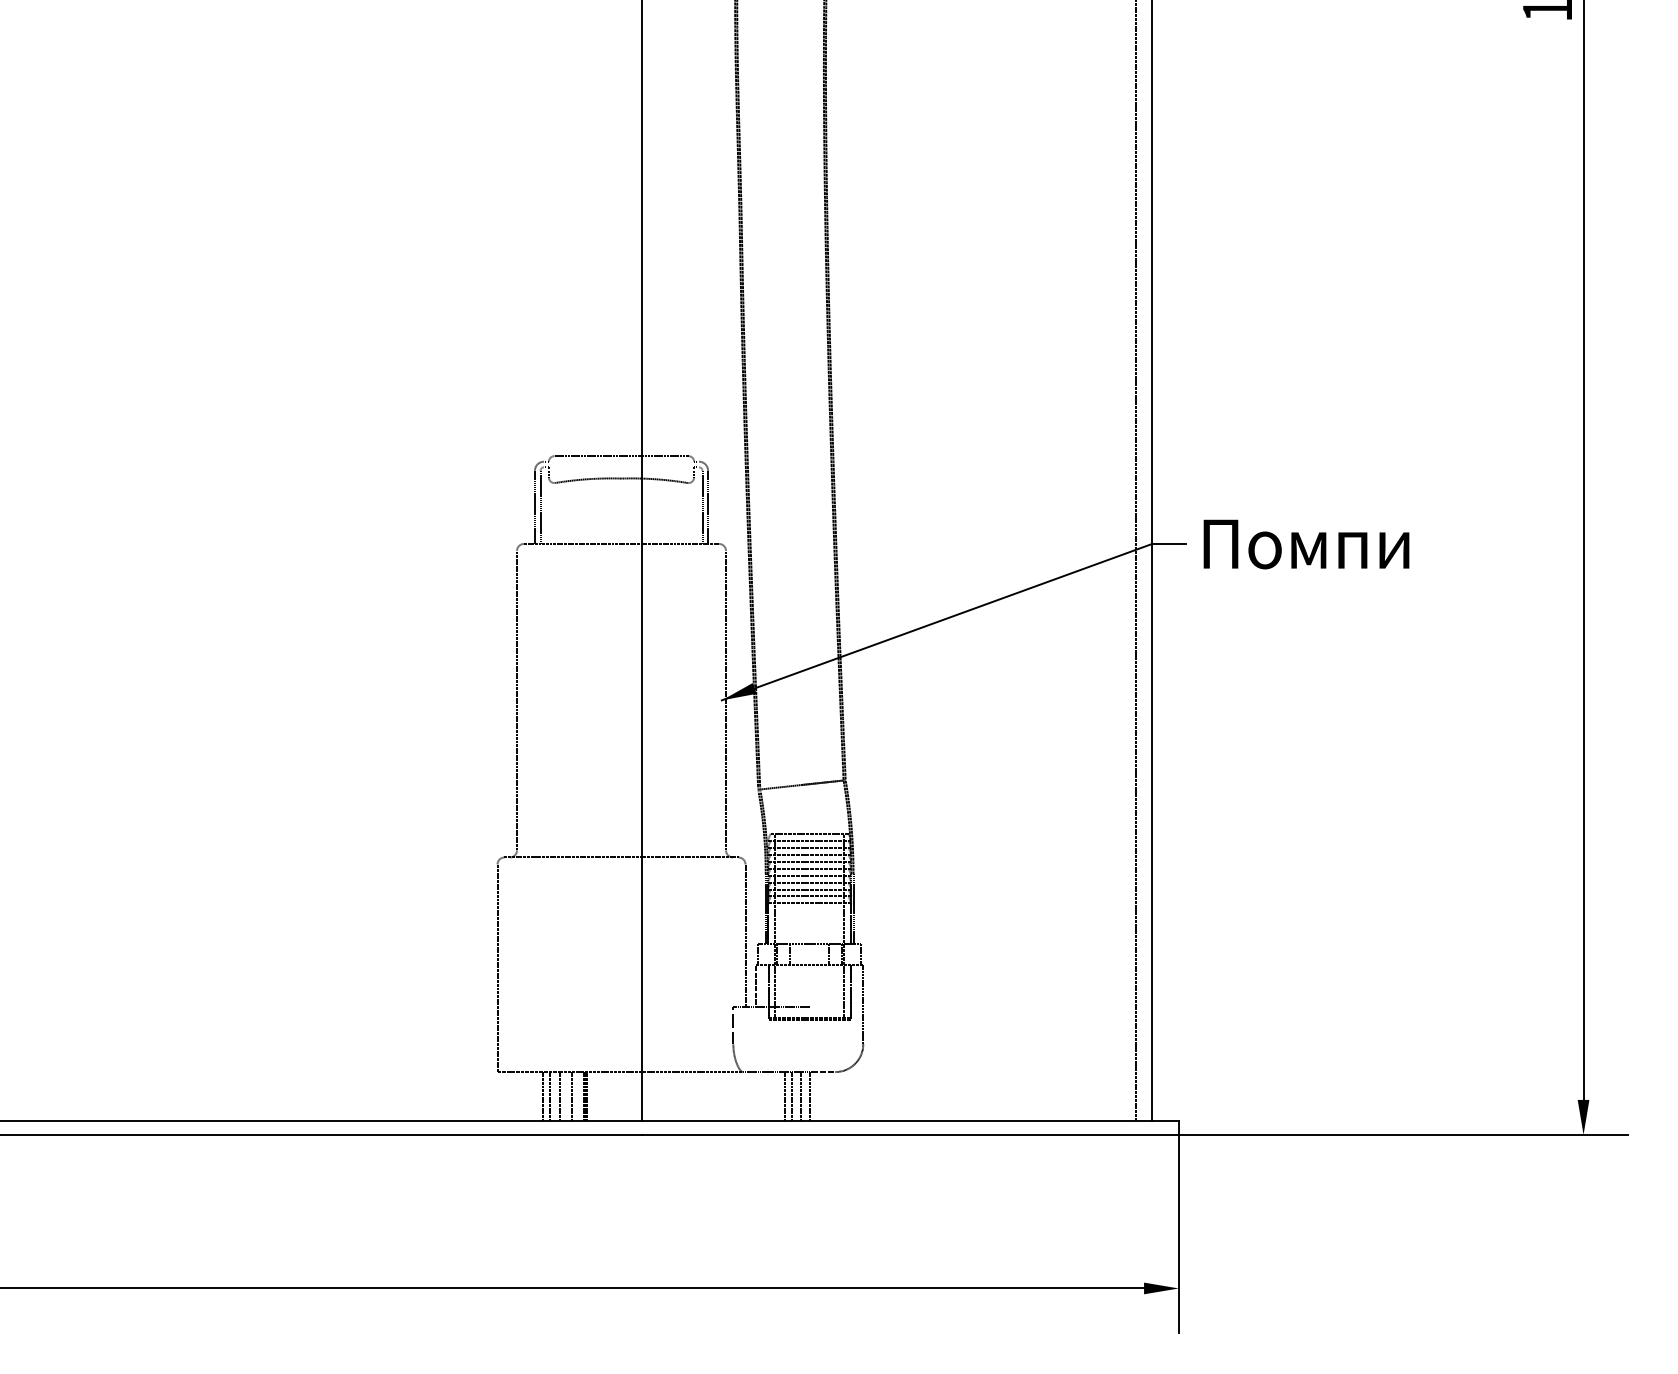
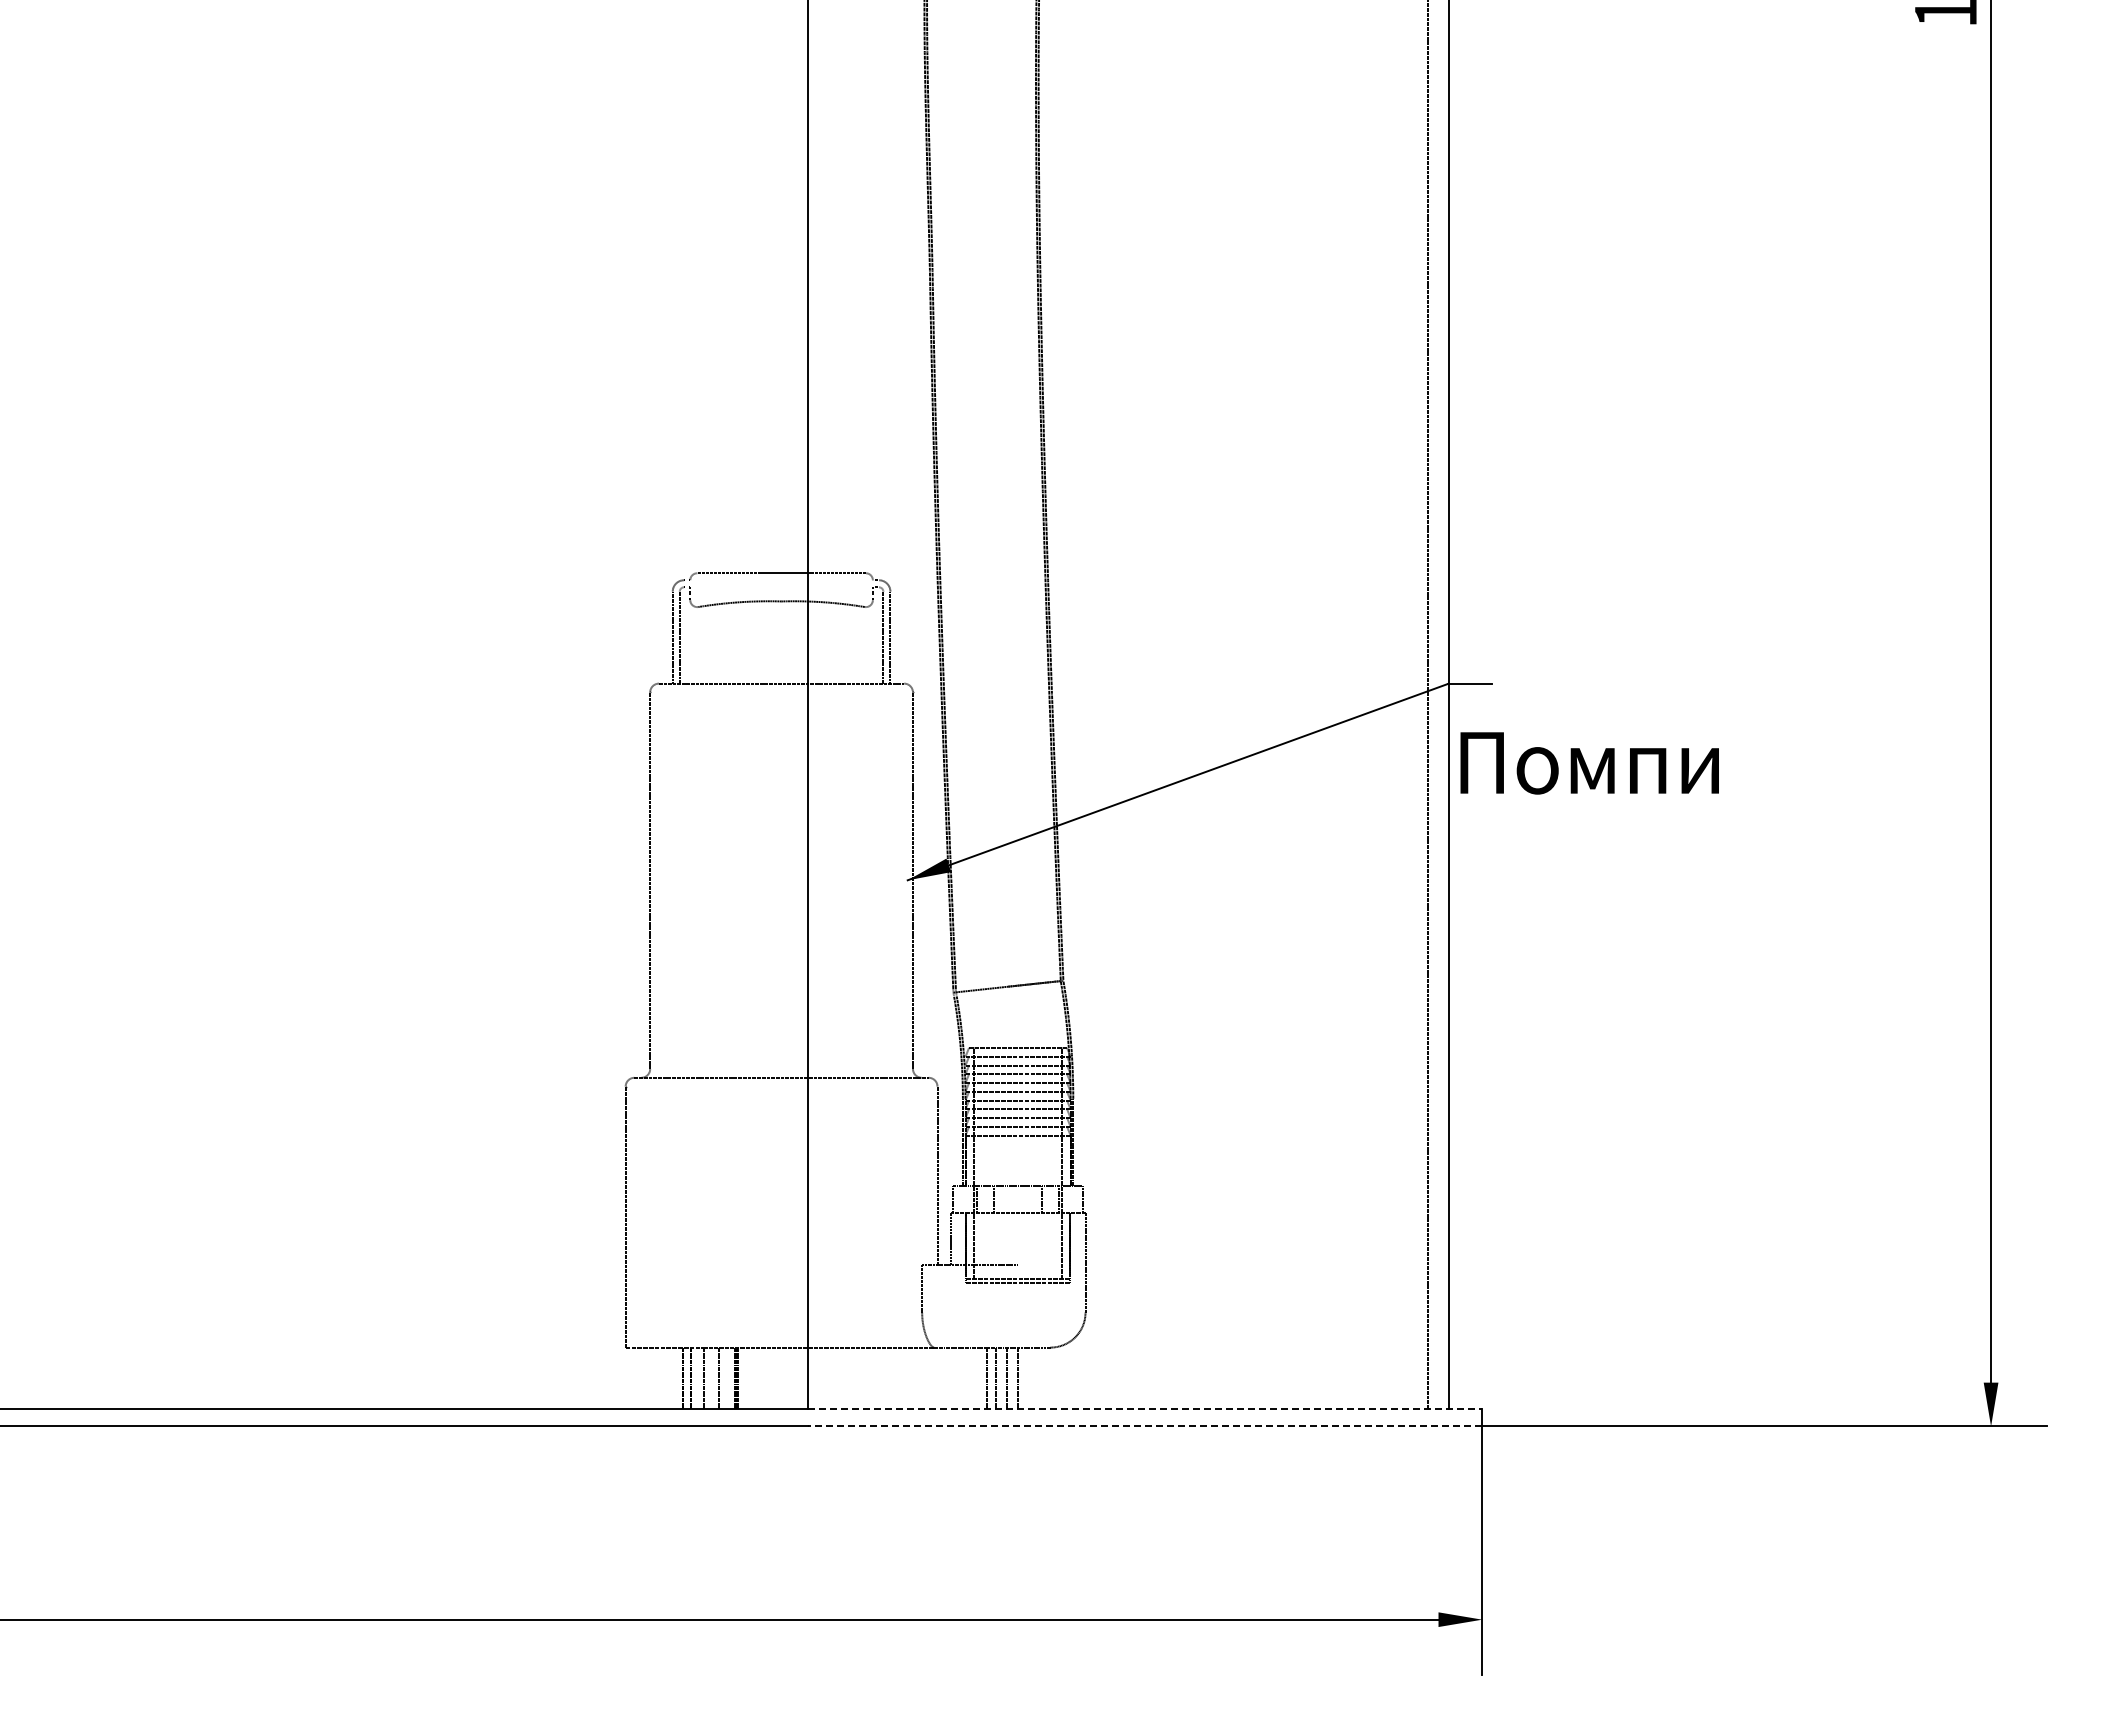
text: (1306, 544) -> (1589, 763), moved
line: (910, 1120) -> (1145, 1408), solid -> dashed
line: (910, 1134) -> (1144, 1426), solid -> dashed

